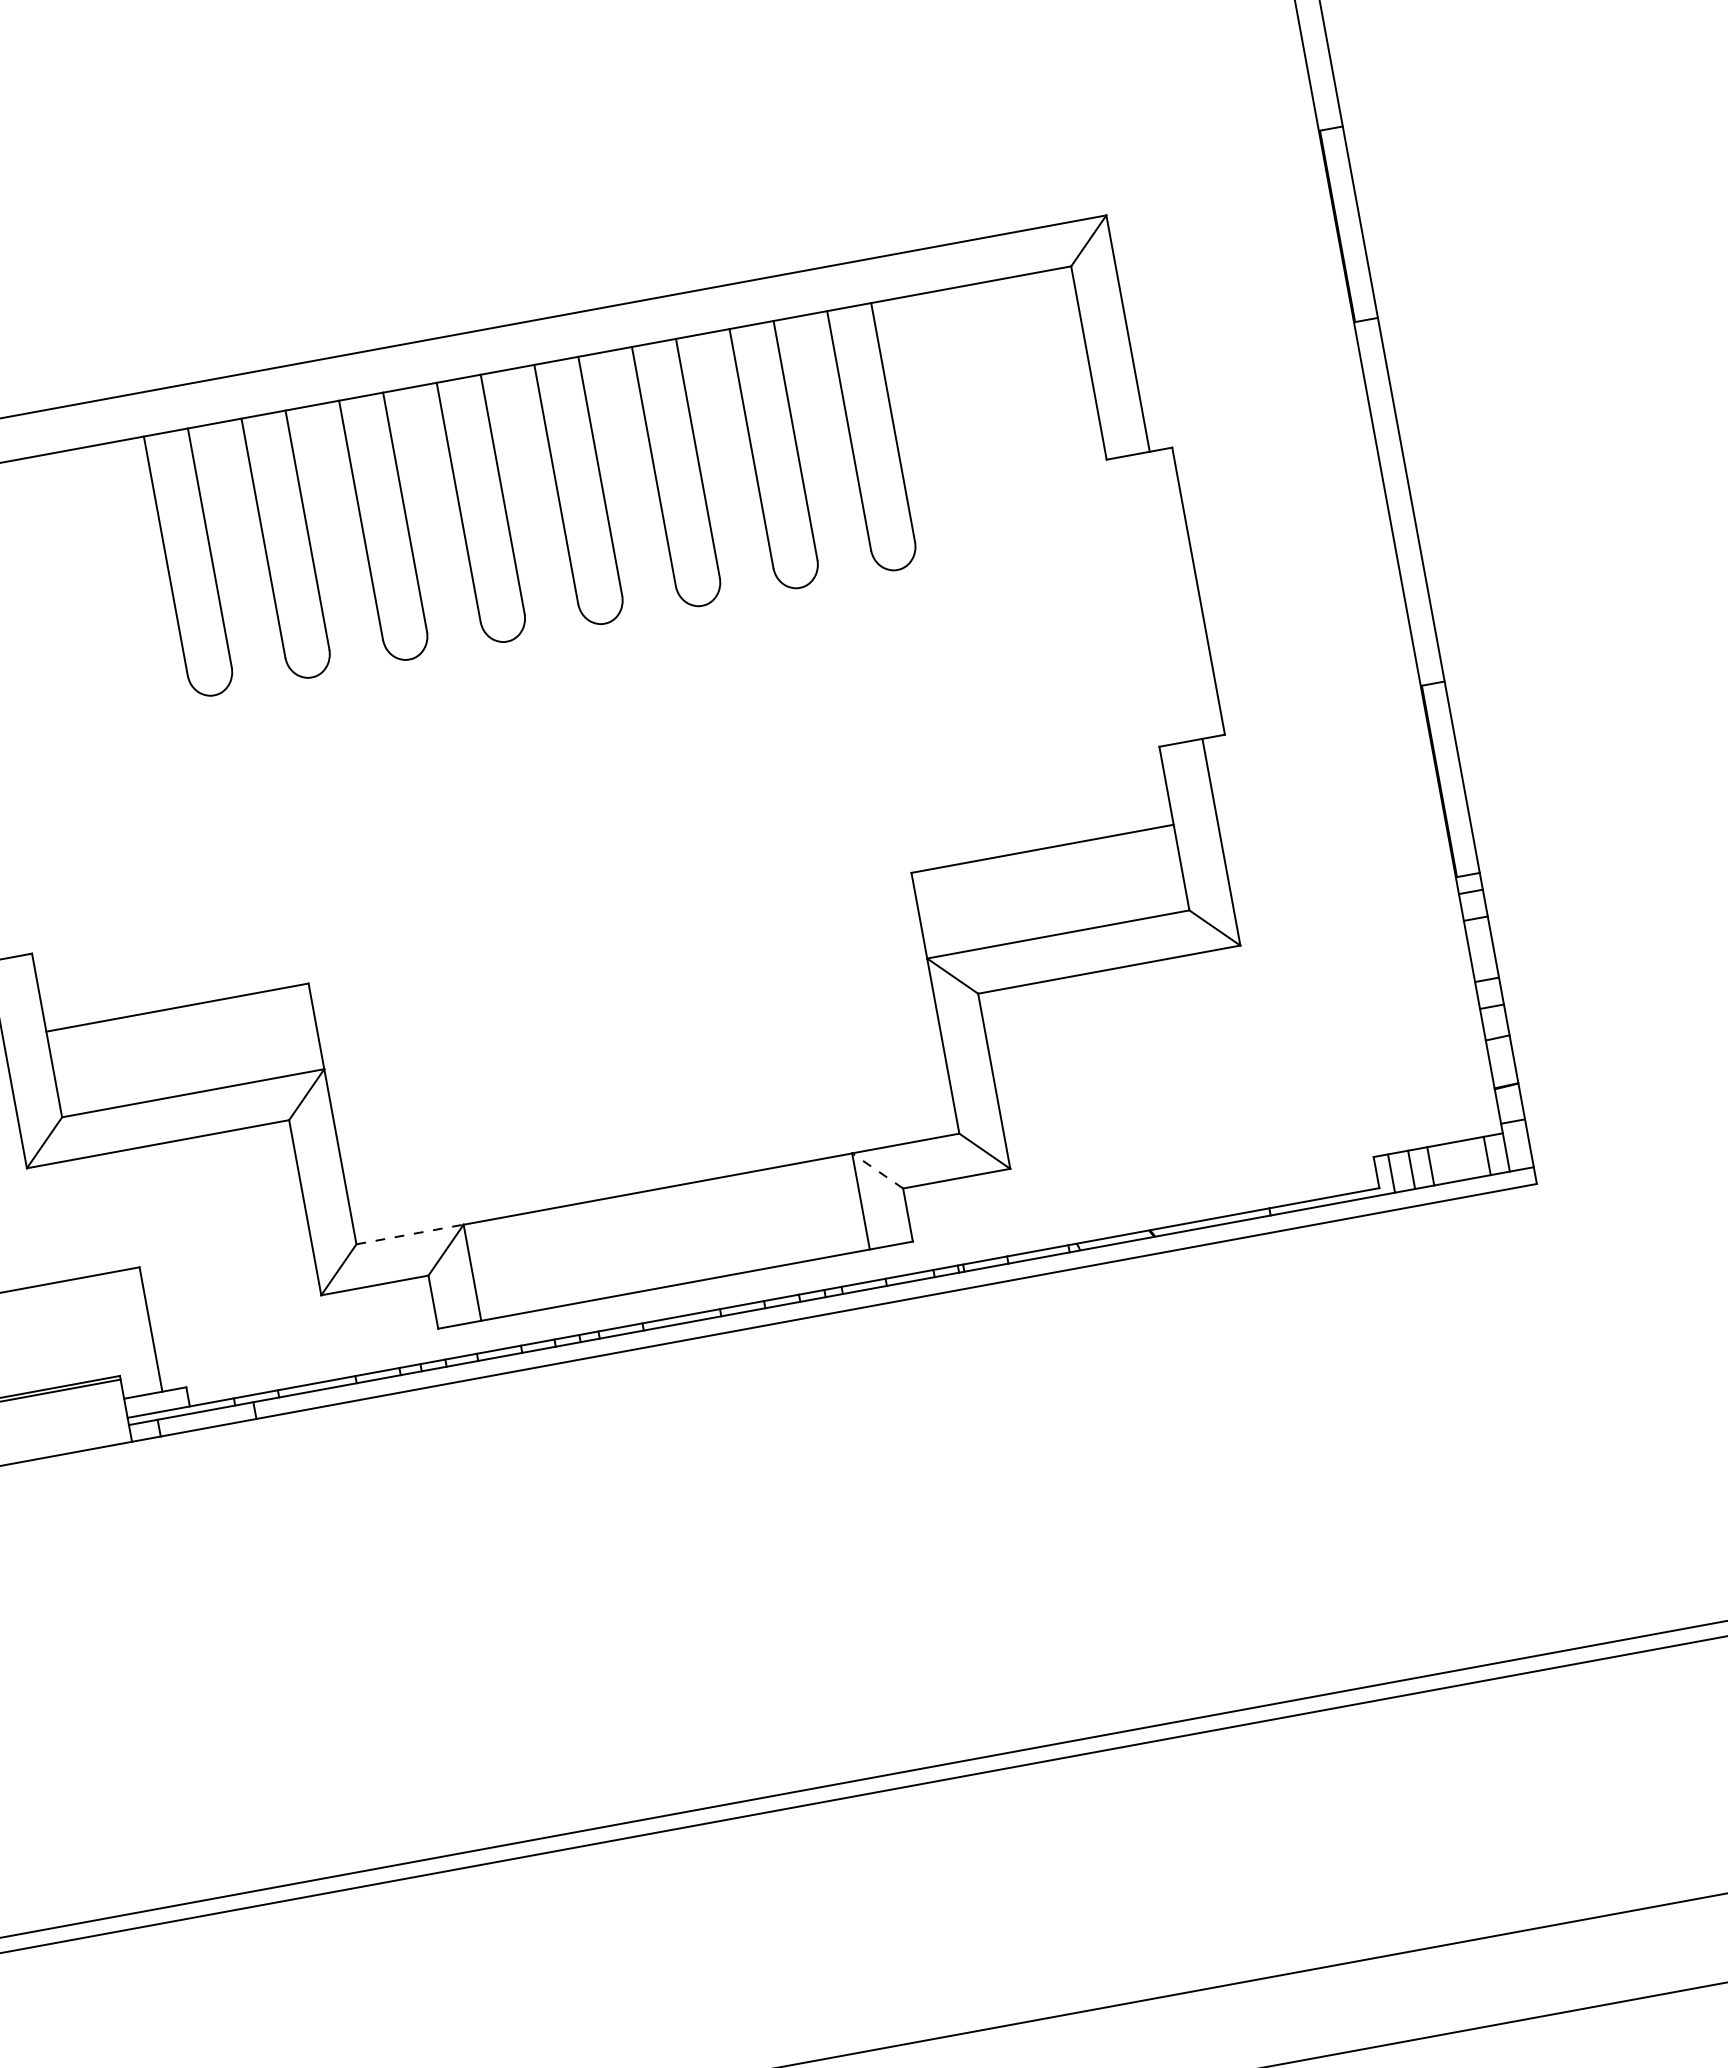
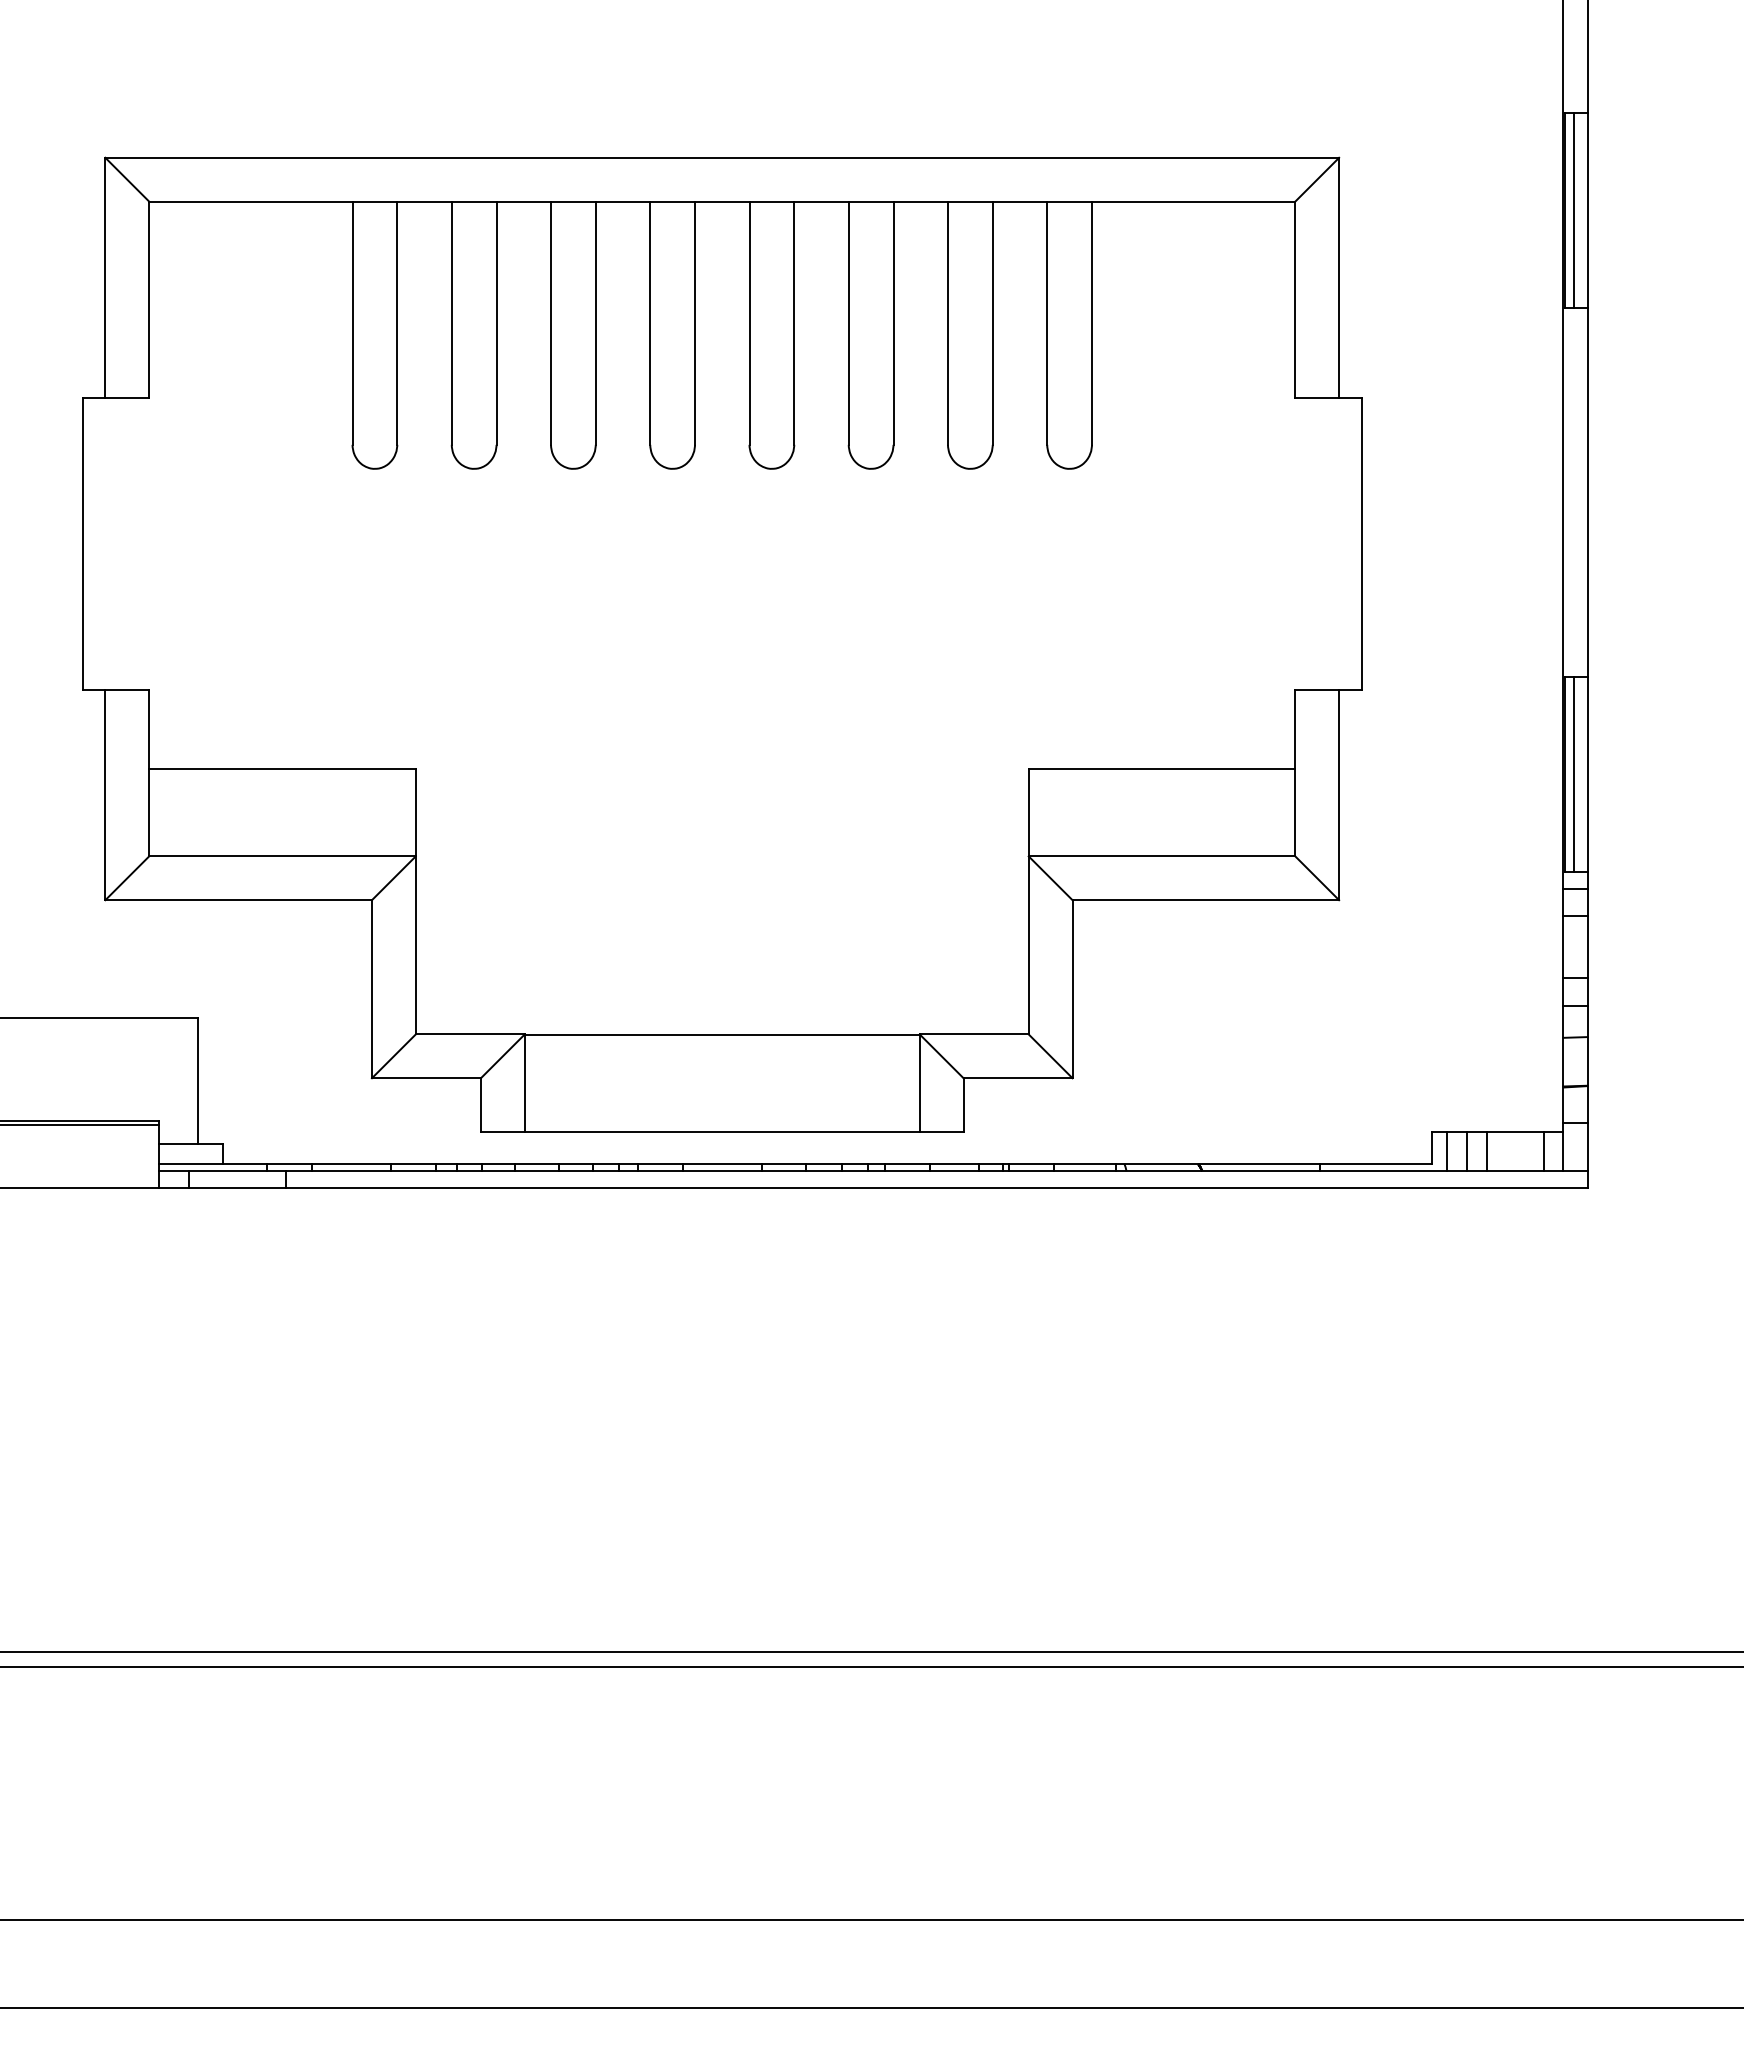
line: (1346, 224) -> (1573, 210), added
line: (1448, 779) -> (1573, 774), added
line: (877, 1171) -> (941, 1056), dashed -> solid
line: (410, 1234) -> (470, 1034), dashed -> solid

